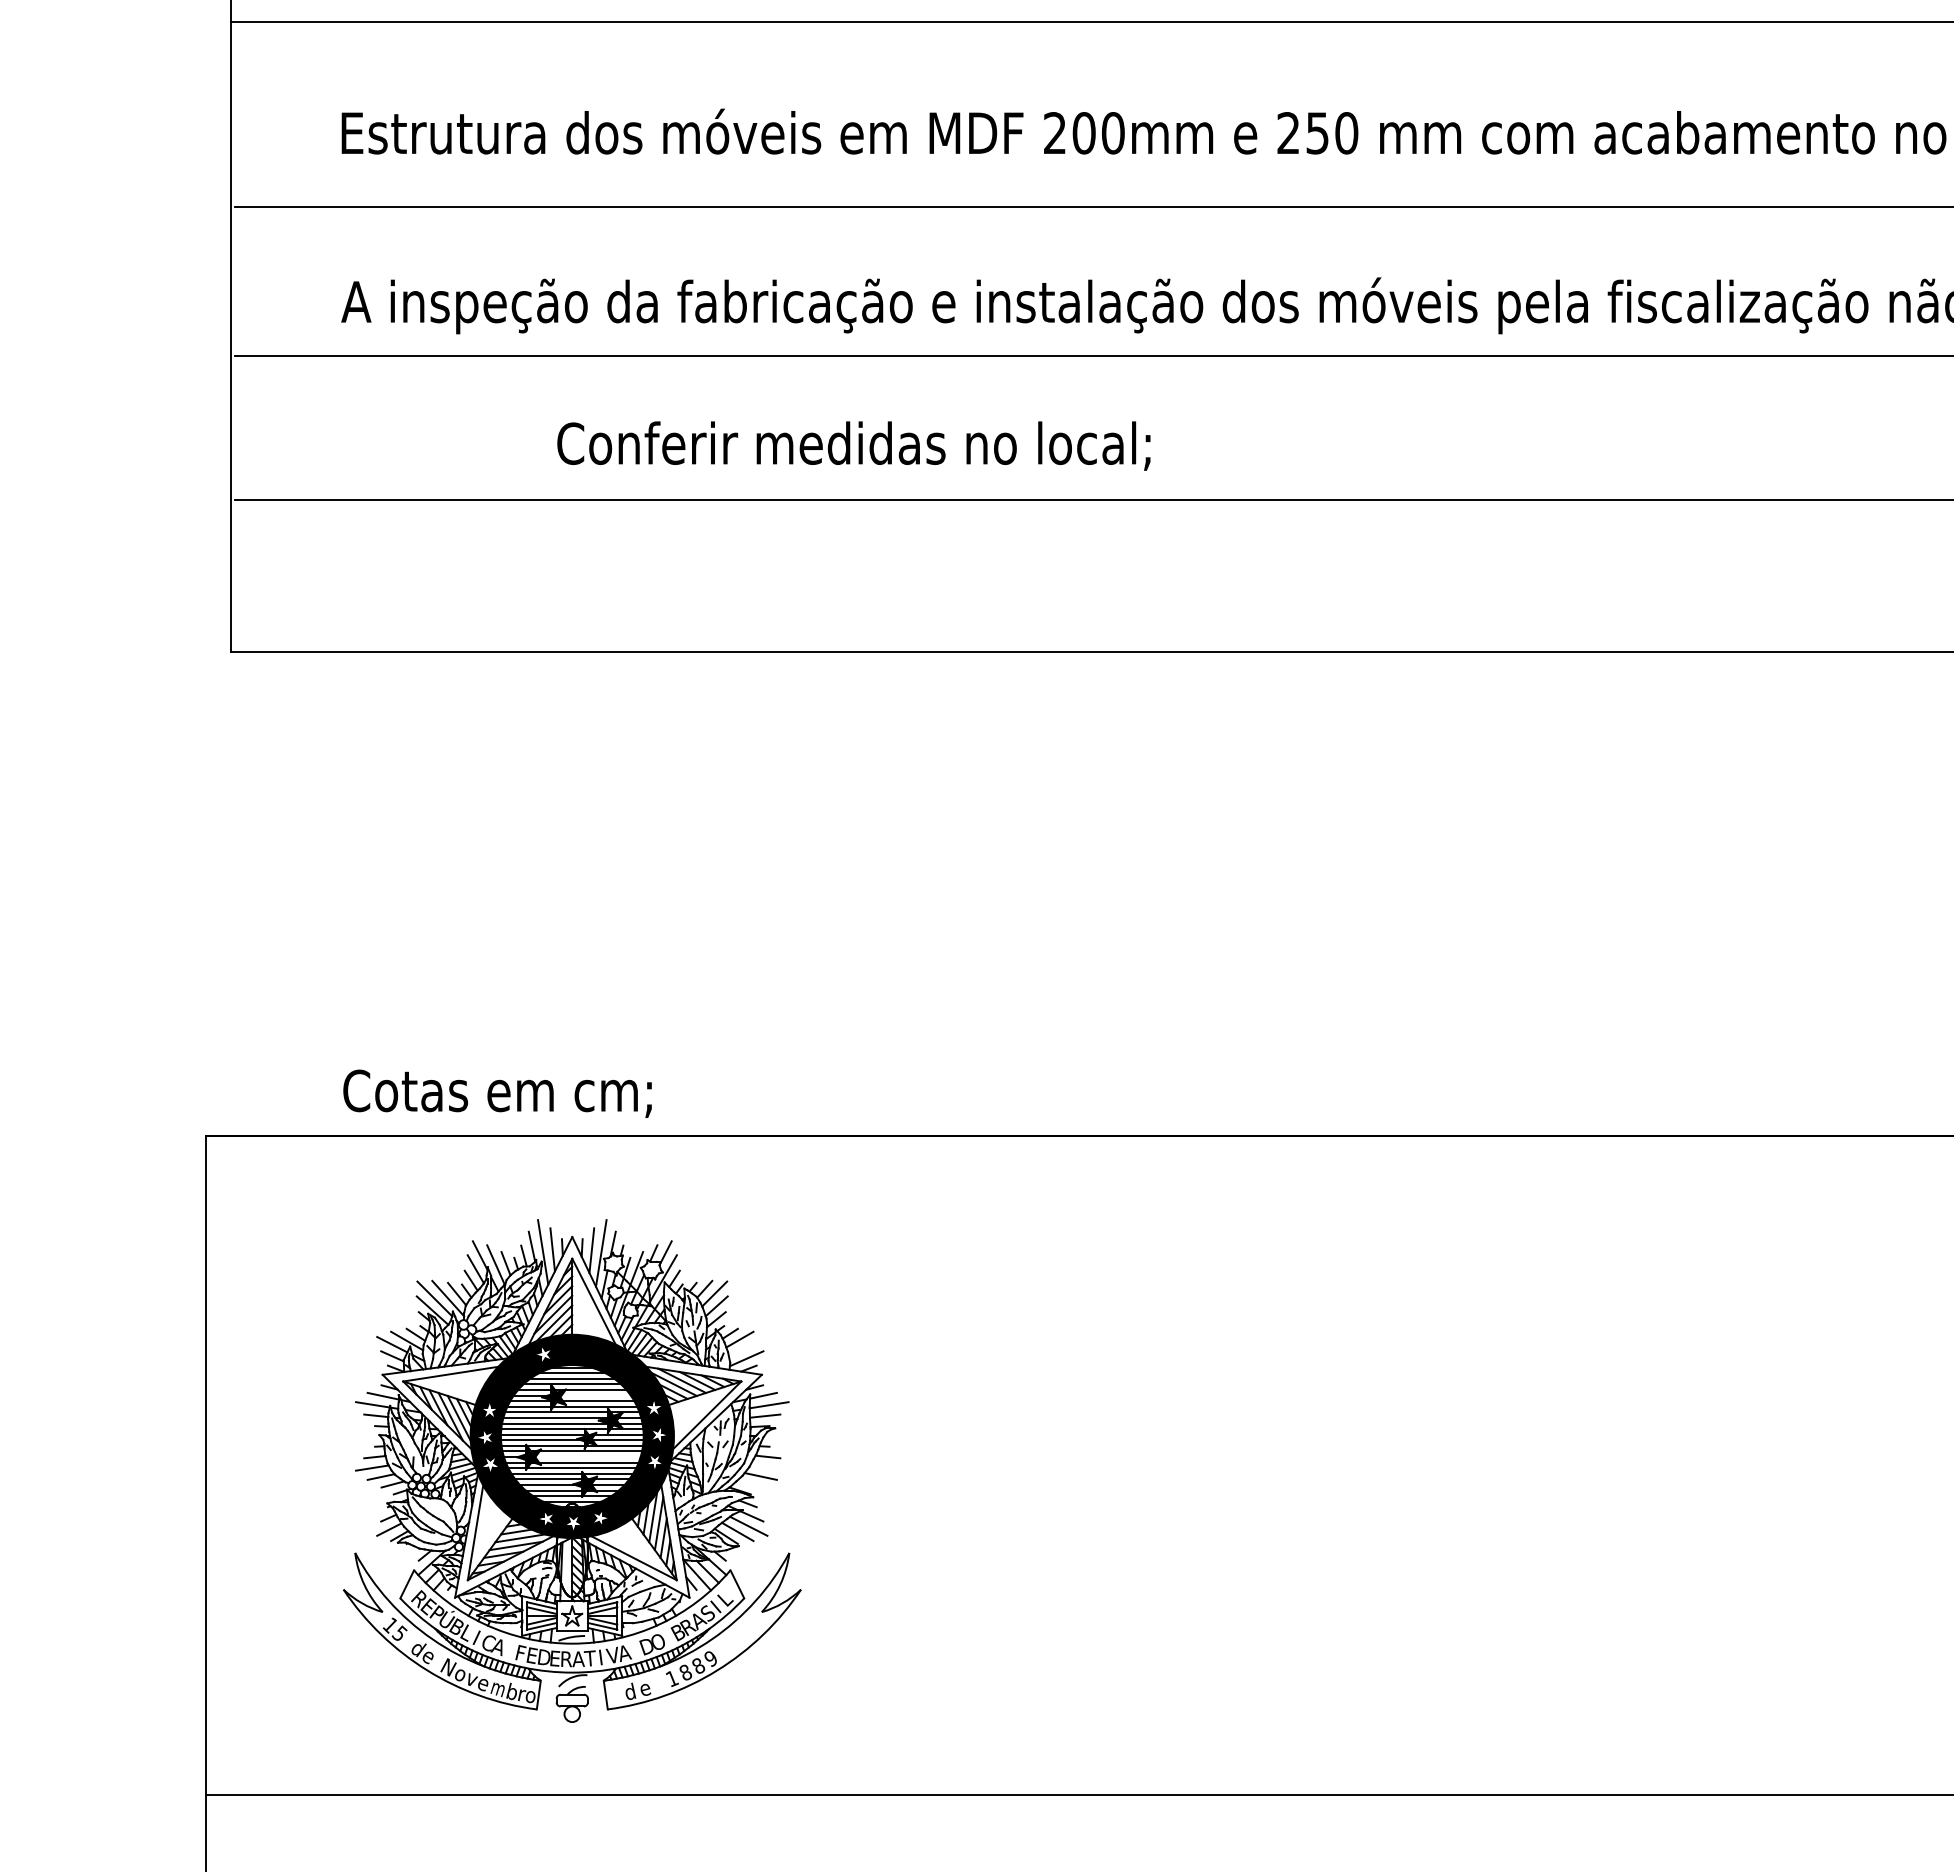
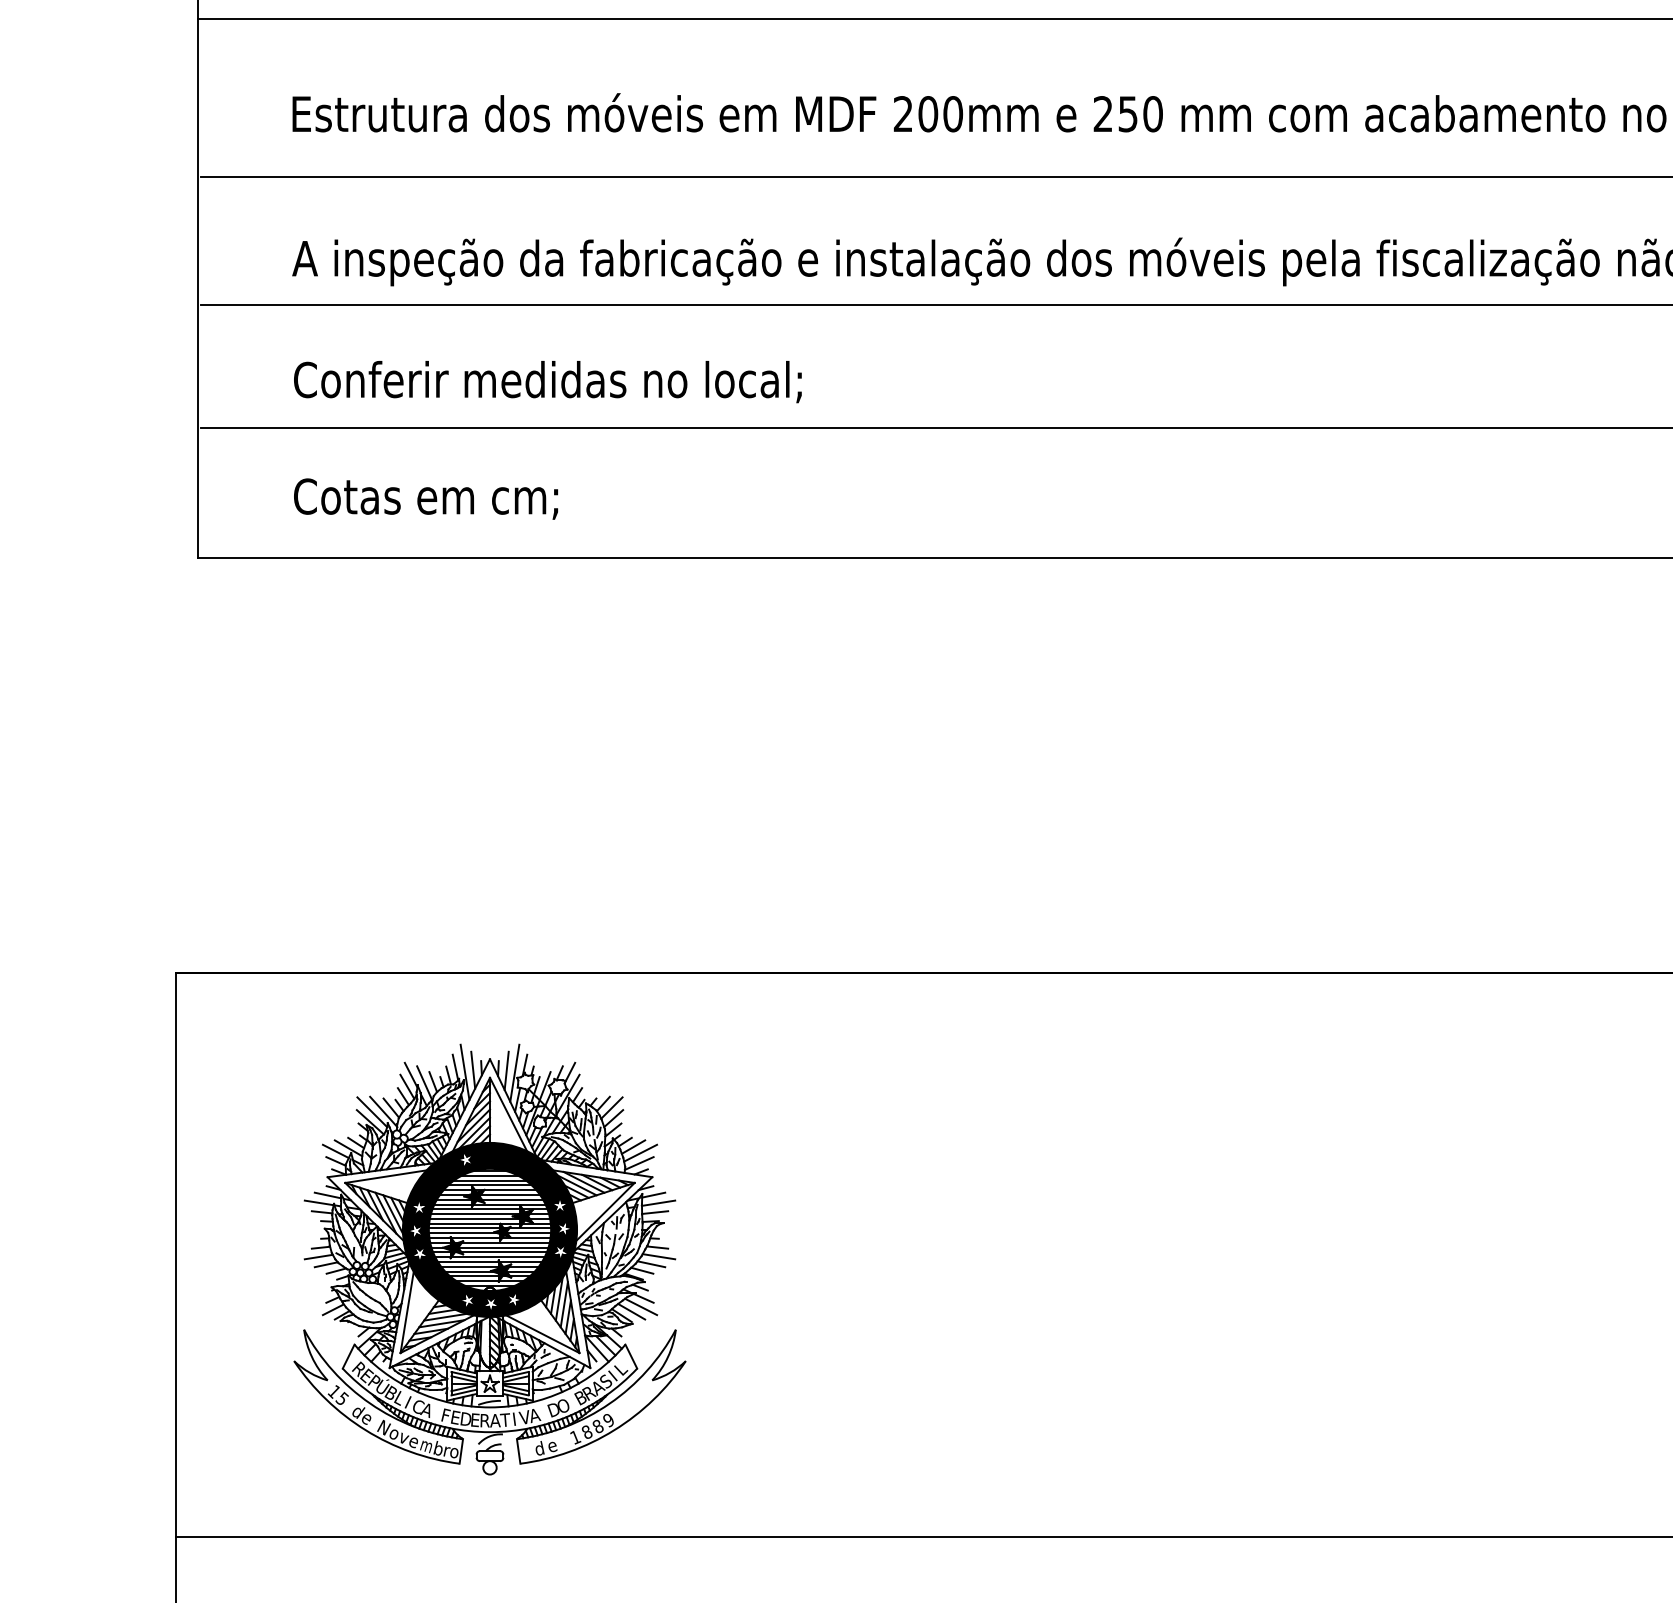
text: (853, 445) -> (547, 381), moved
text: (497, 1093) -> (425, 498), moved
line: (747, 1346) -> (640, 1152), added
line: (595, 1395) -> (509, 1194), added
line: (587, 1457) -> (503, 1248), added
line: (769, 1467) -> (658, 1256), added
line: (750, 1483) -> (642, 1270), added

